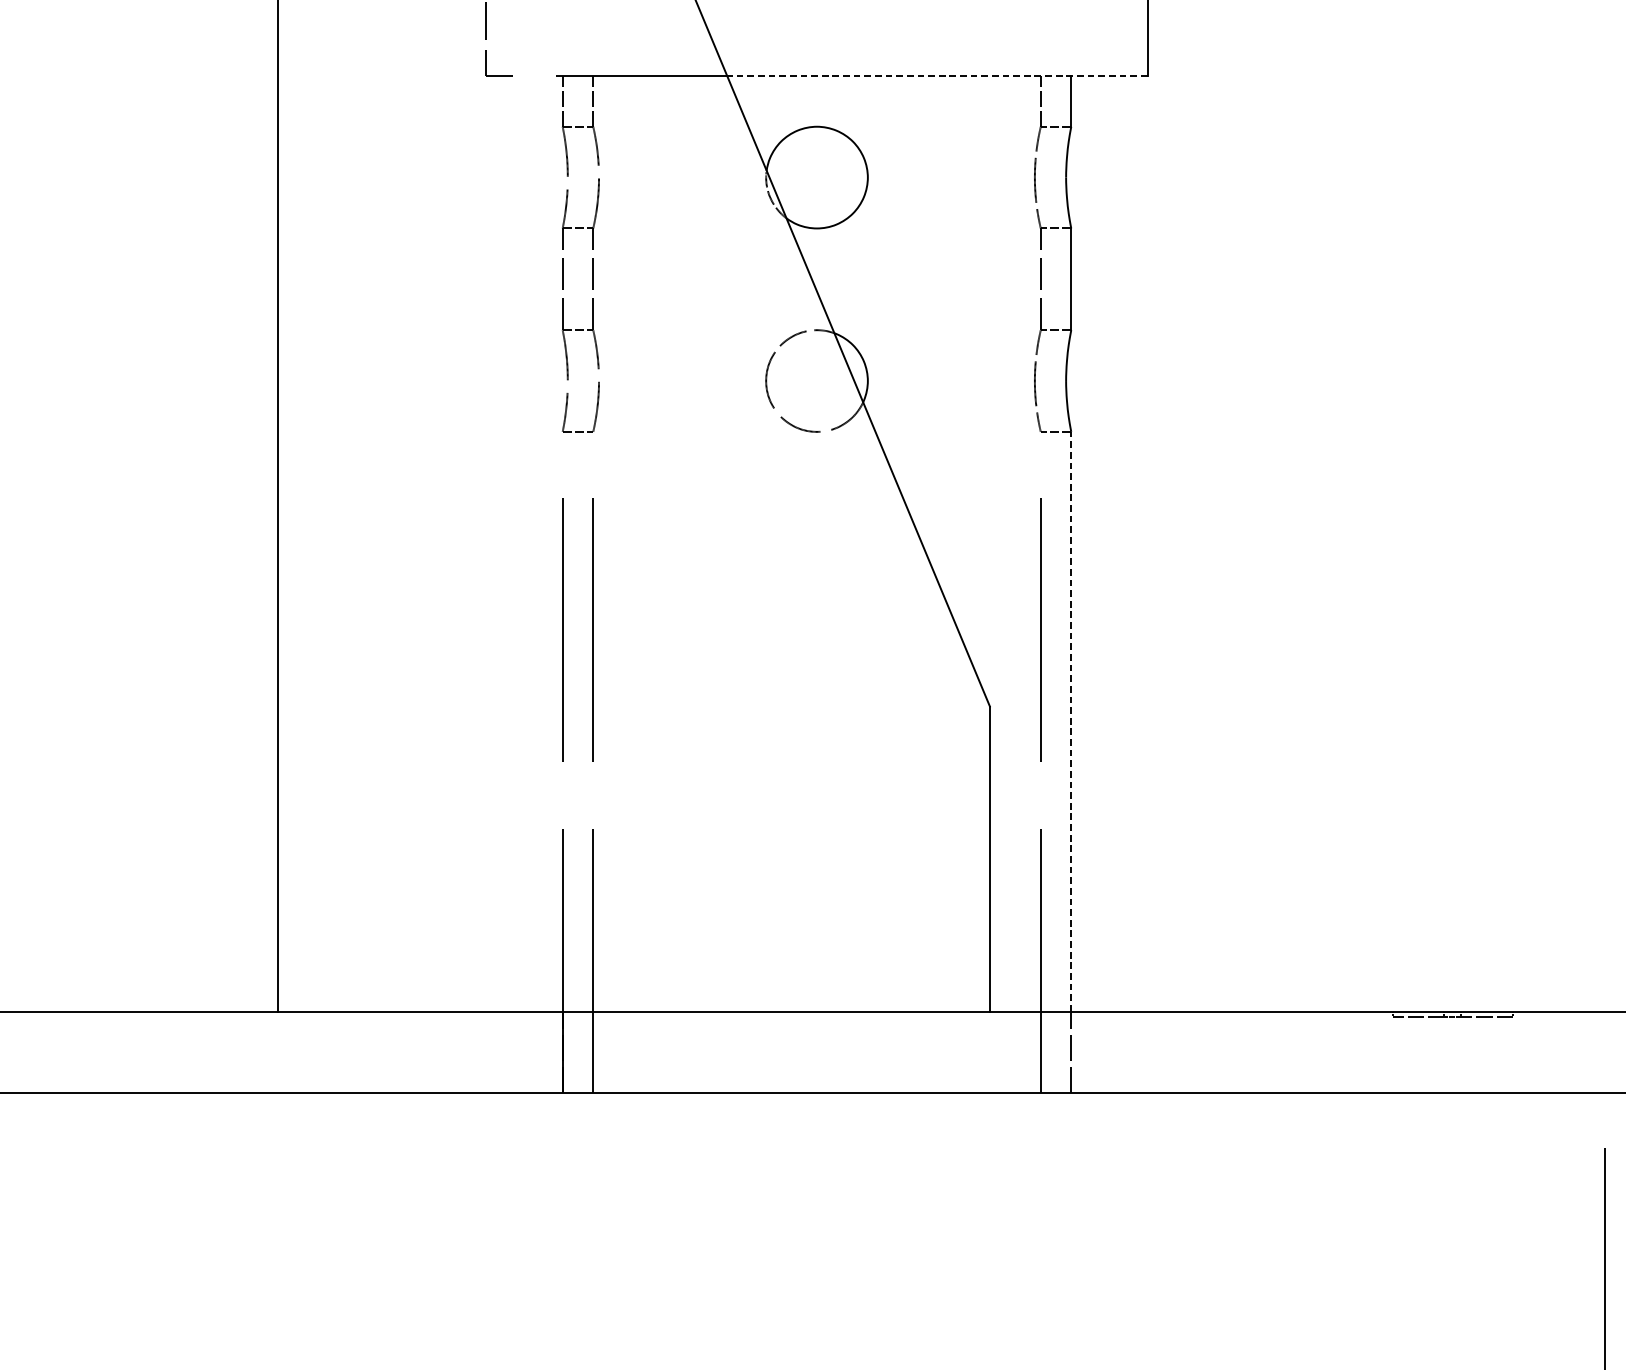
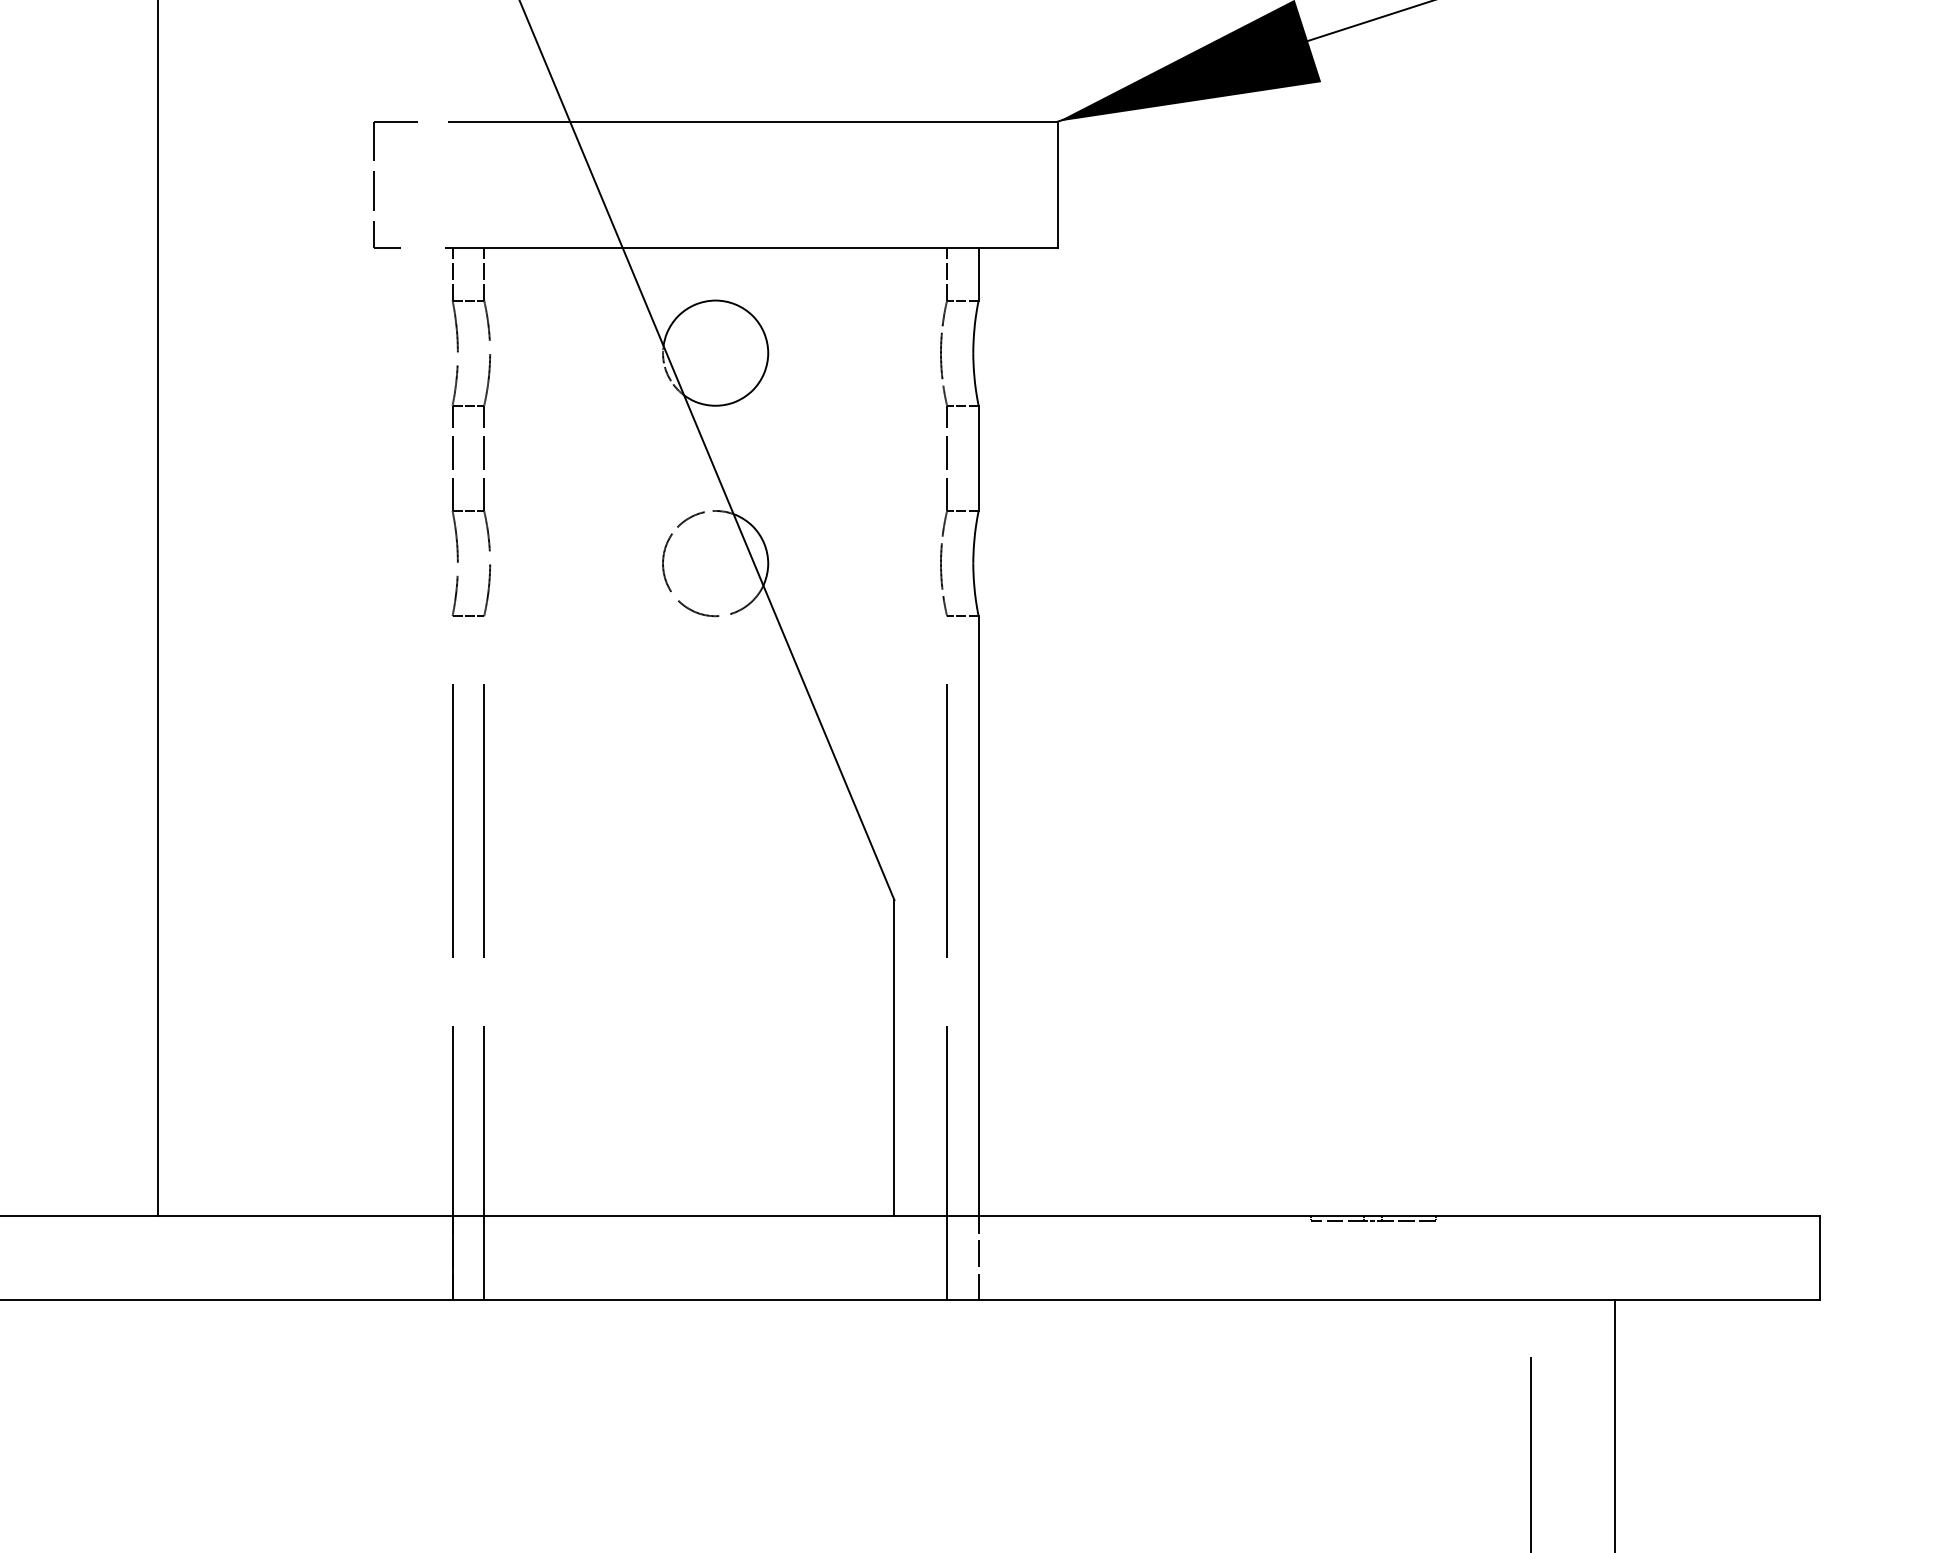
line: (936, 75) -> (839, 247), dashed -> solid
line: (1071, 722) -> (978, 916), dashed -> solid

